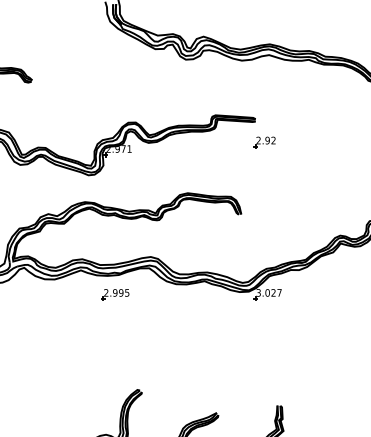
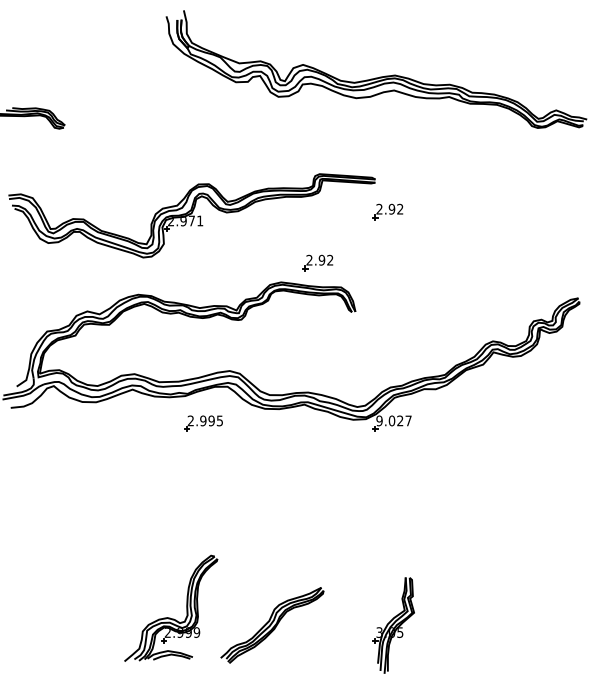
part: (214, 178) -> (317, 262), added
text: (258, 292) -> (379, 420), 3.027 -> 9.027
part: (115, 294) -> (203, 423), moved

